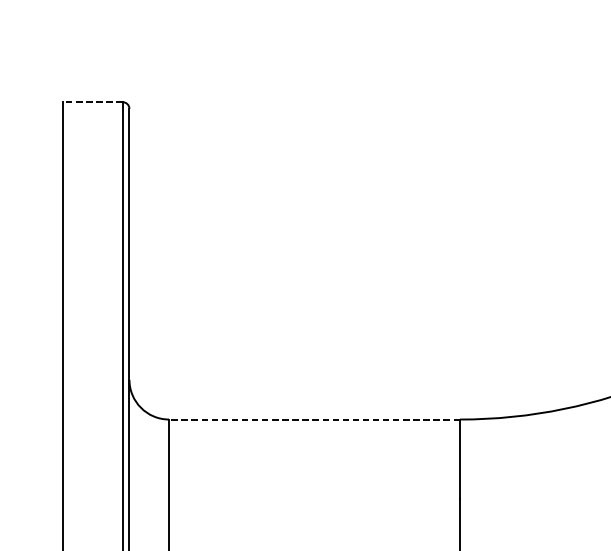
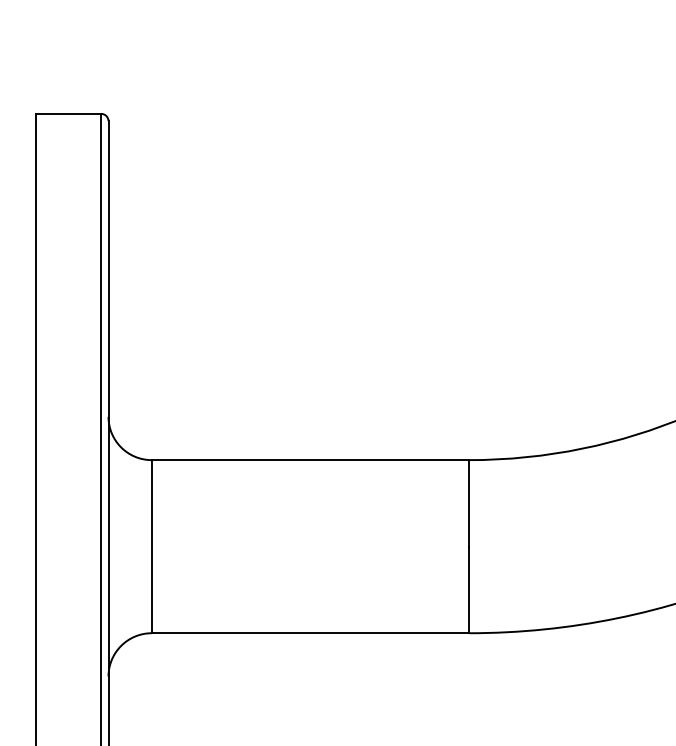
line: (92, 101) -> (68, 113), dashed -> solid
line: (314, 419) -> (310, 460), dashed -> solid

